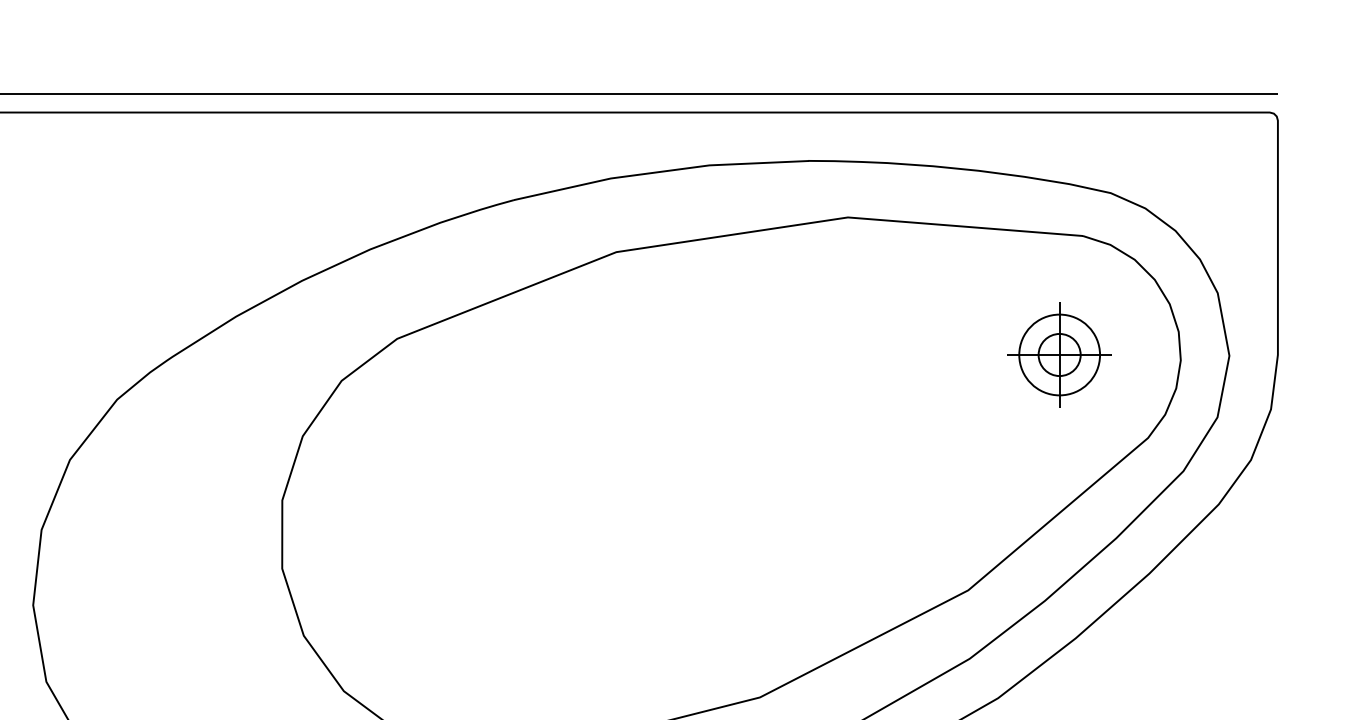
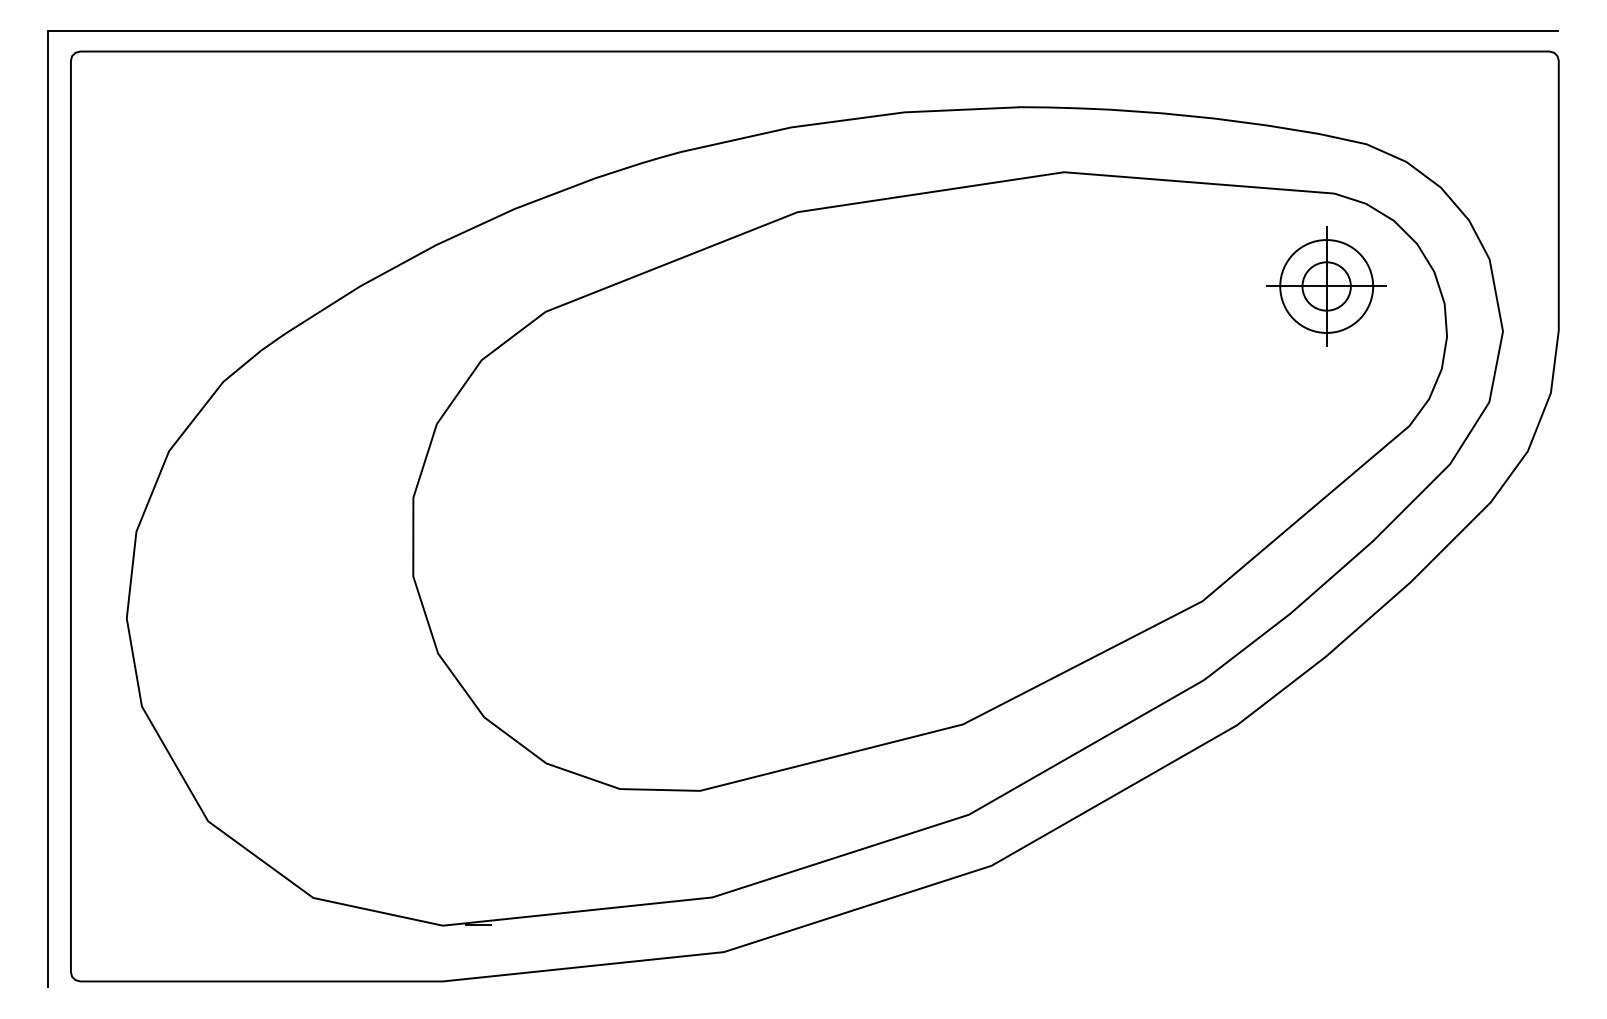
part: (1059, 355) -> (1326, 286), moved

